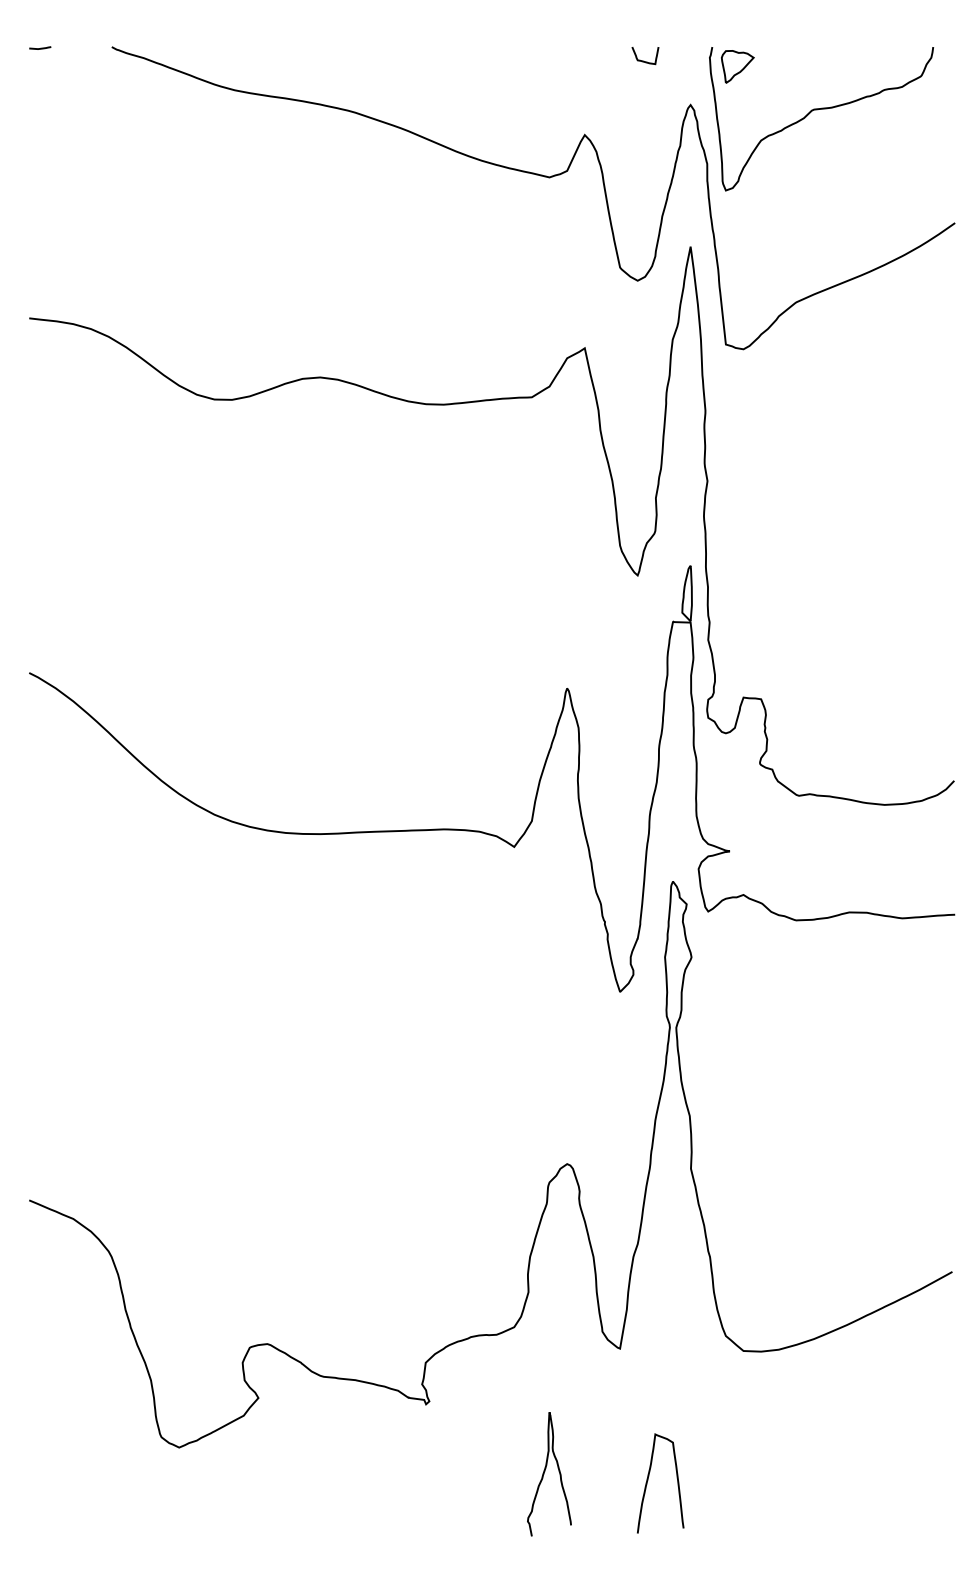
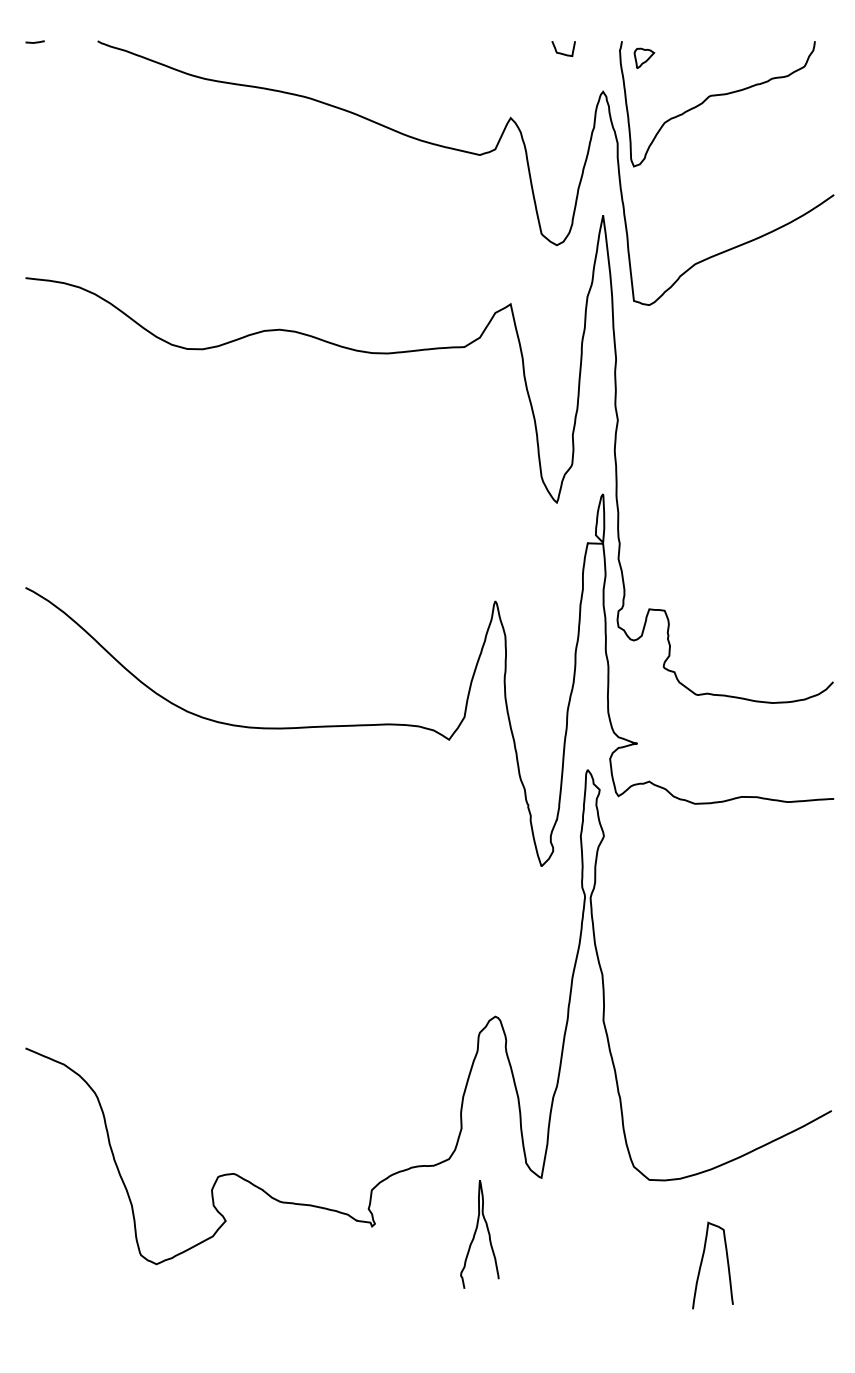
part: (737, 66) -> (644, 58), size x0.7
curve: (545, 1471) -> (476, 1232), moved
curve: (648, 1481) -> (702, 1263), moved

